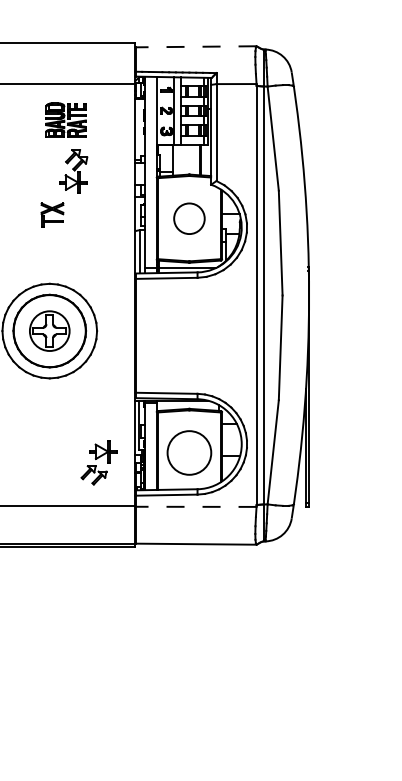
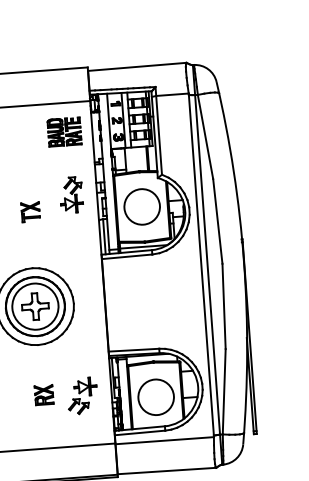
line: (196, 46) -> (137, 66), dashed -> solid
part: (65, 119) -> (64, 131), moved
part: (73, 171) -> (71, 194), moved
circle: (189, 218) -> (142, 206), size x1.43
circle: (49, 330) -> (35, 306), size x1.43
part: (52, 439) -> (44, 394), added
part: (98, 462) -> (81, 395), moved
line: (196, 506) -> (165, 440), dashed -> solid

